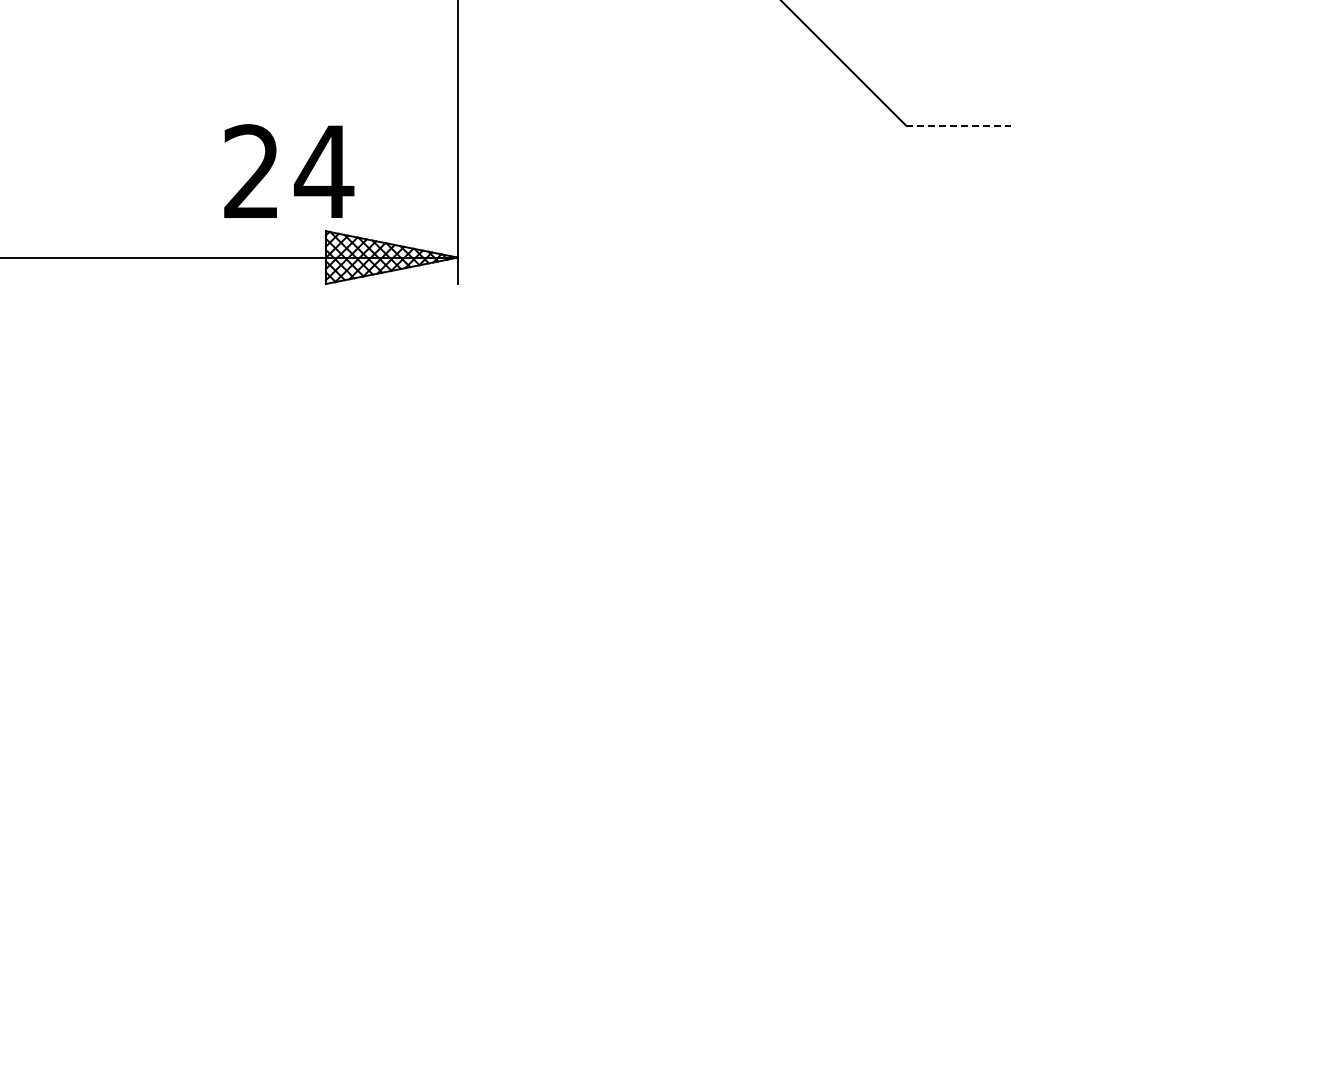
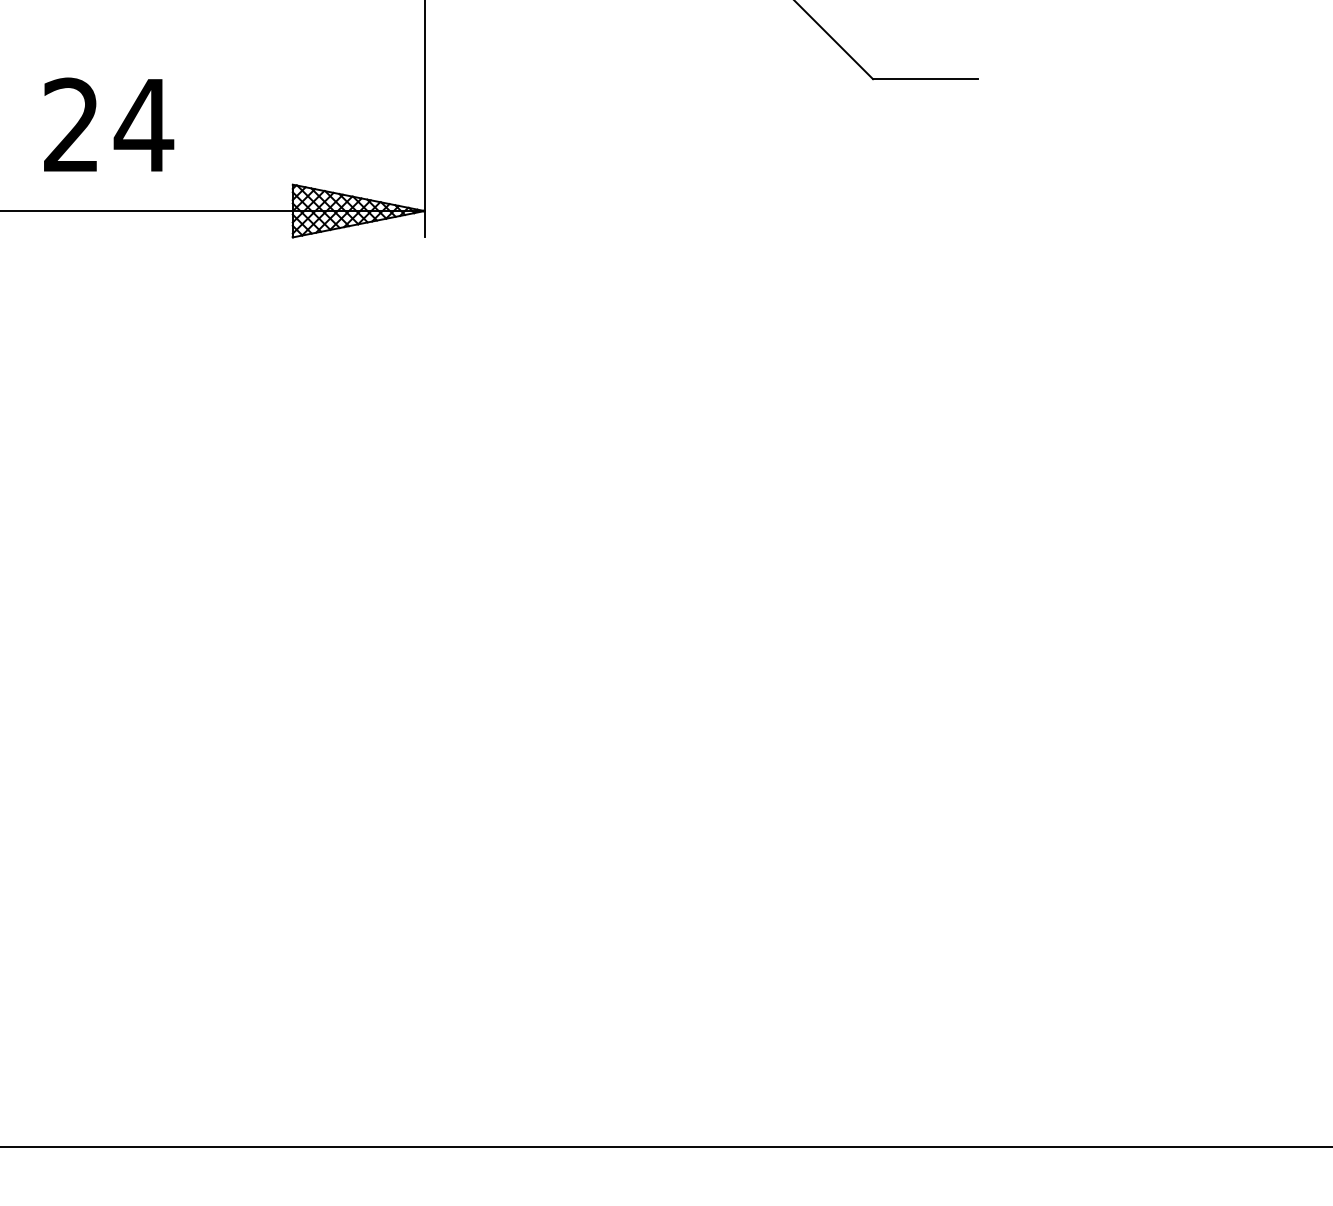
line: (958, 126) -> (925, 79), dashed -> solid
text: (289, 171) -> (109, 124), moved

